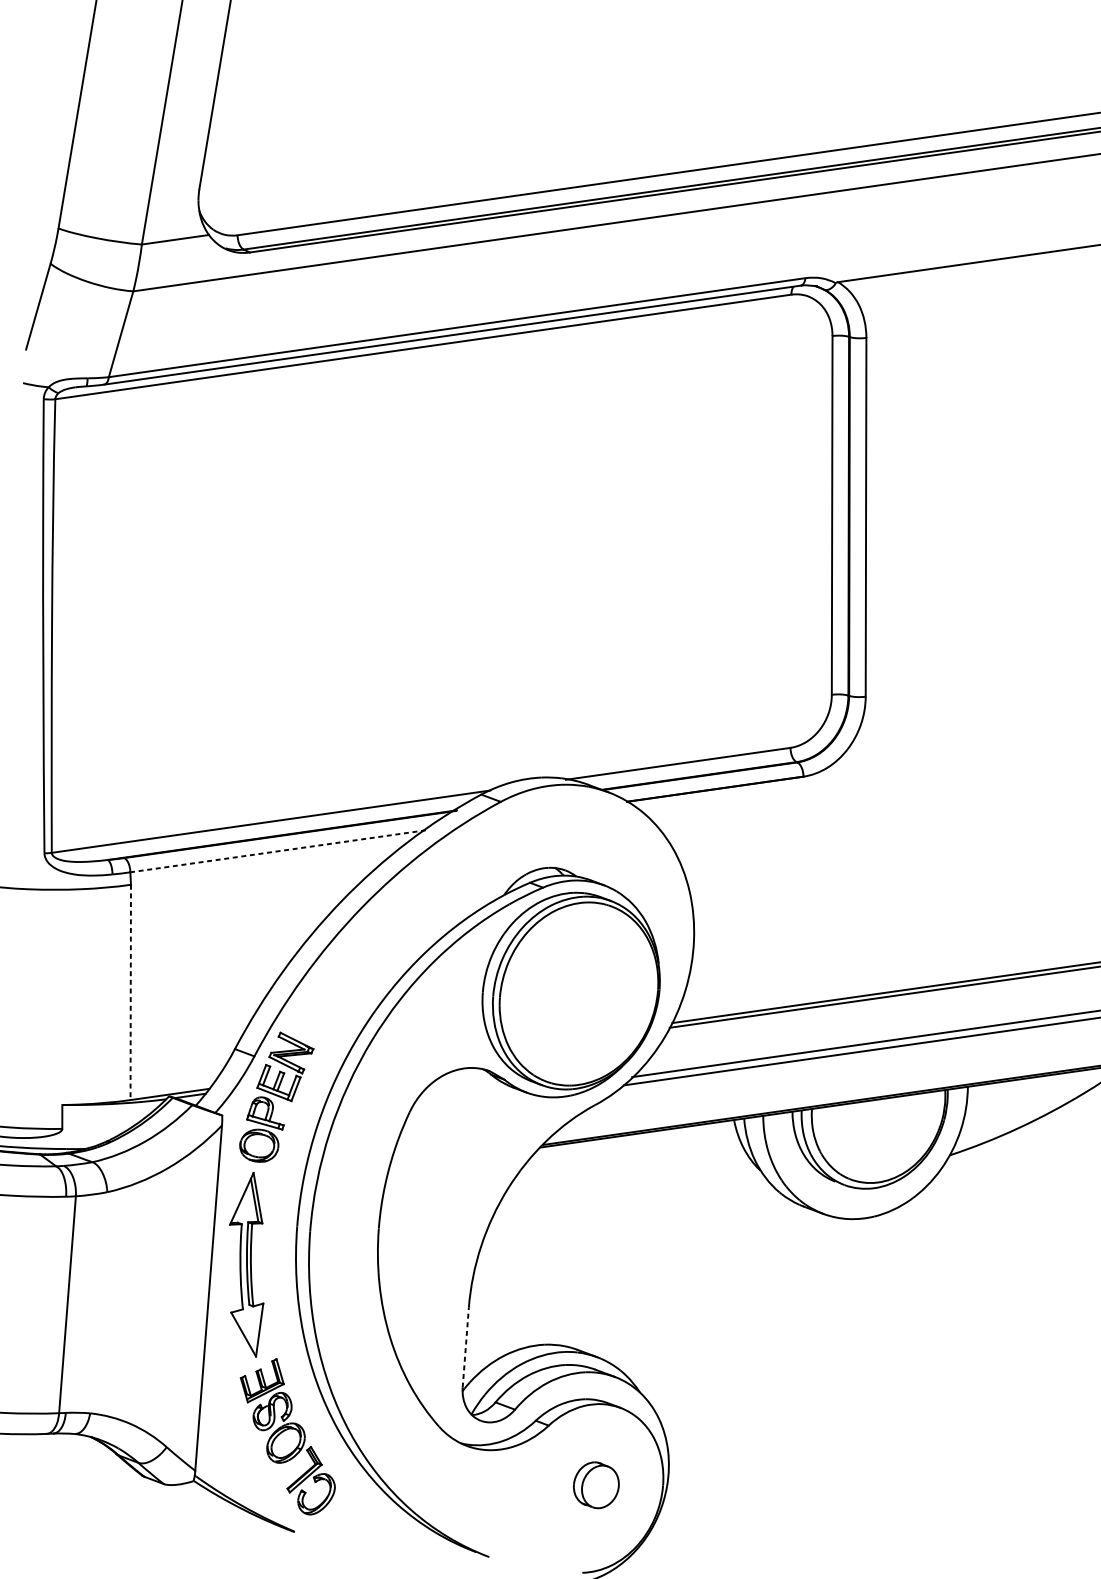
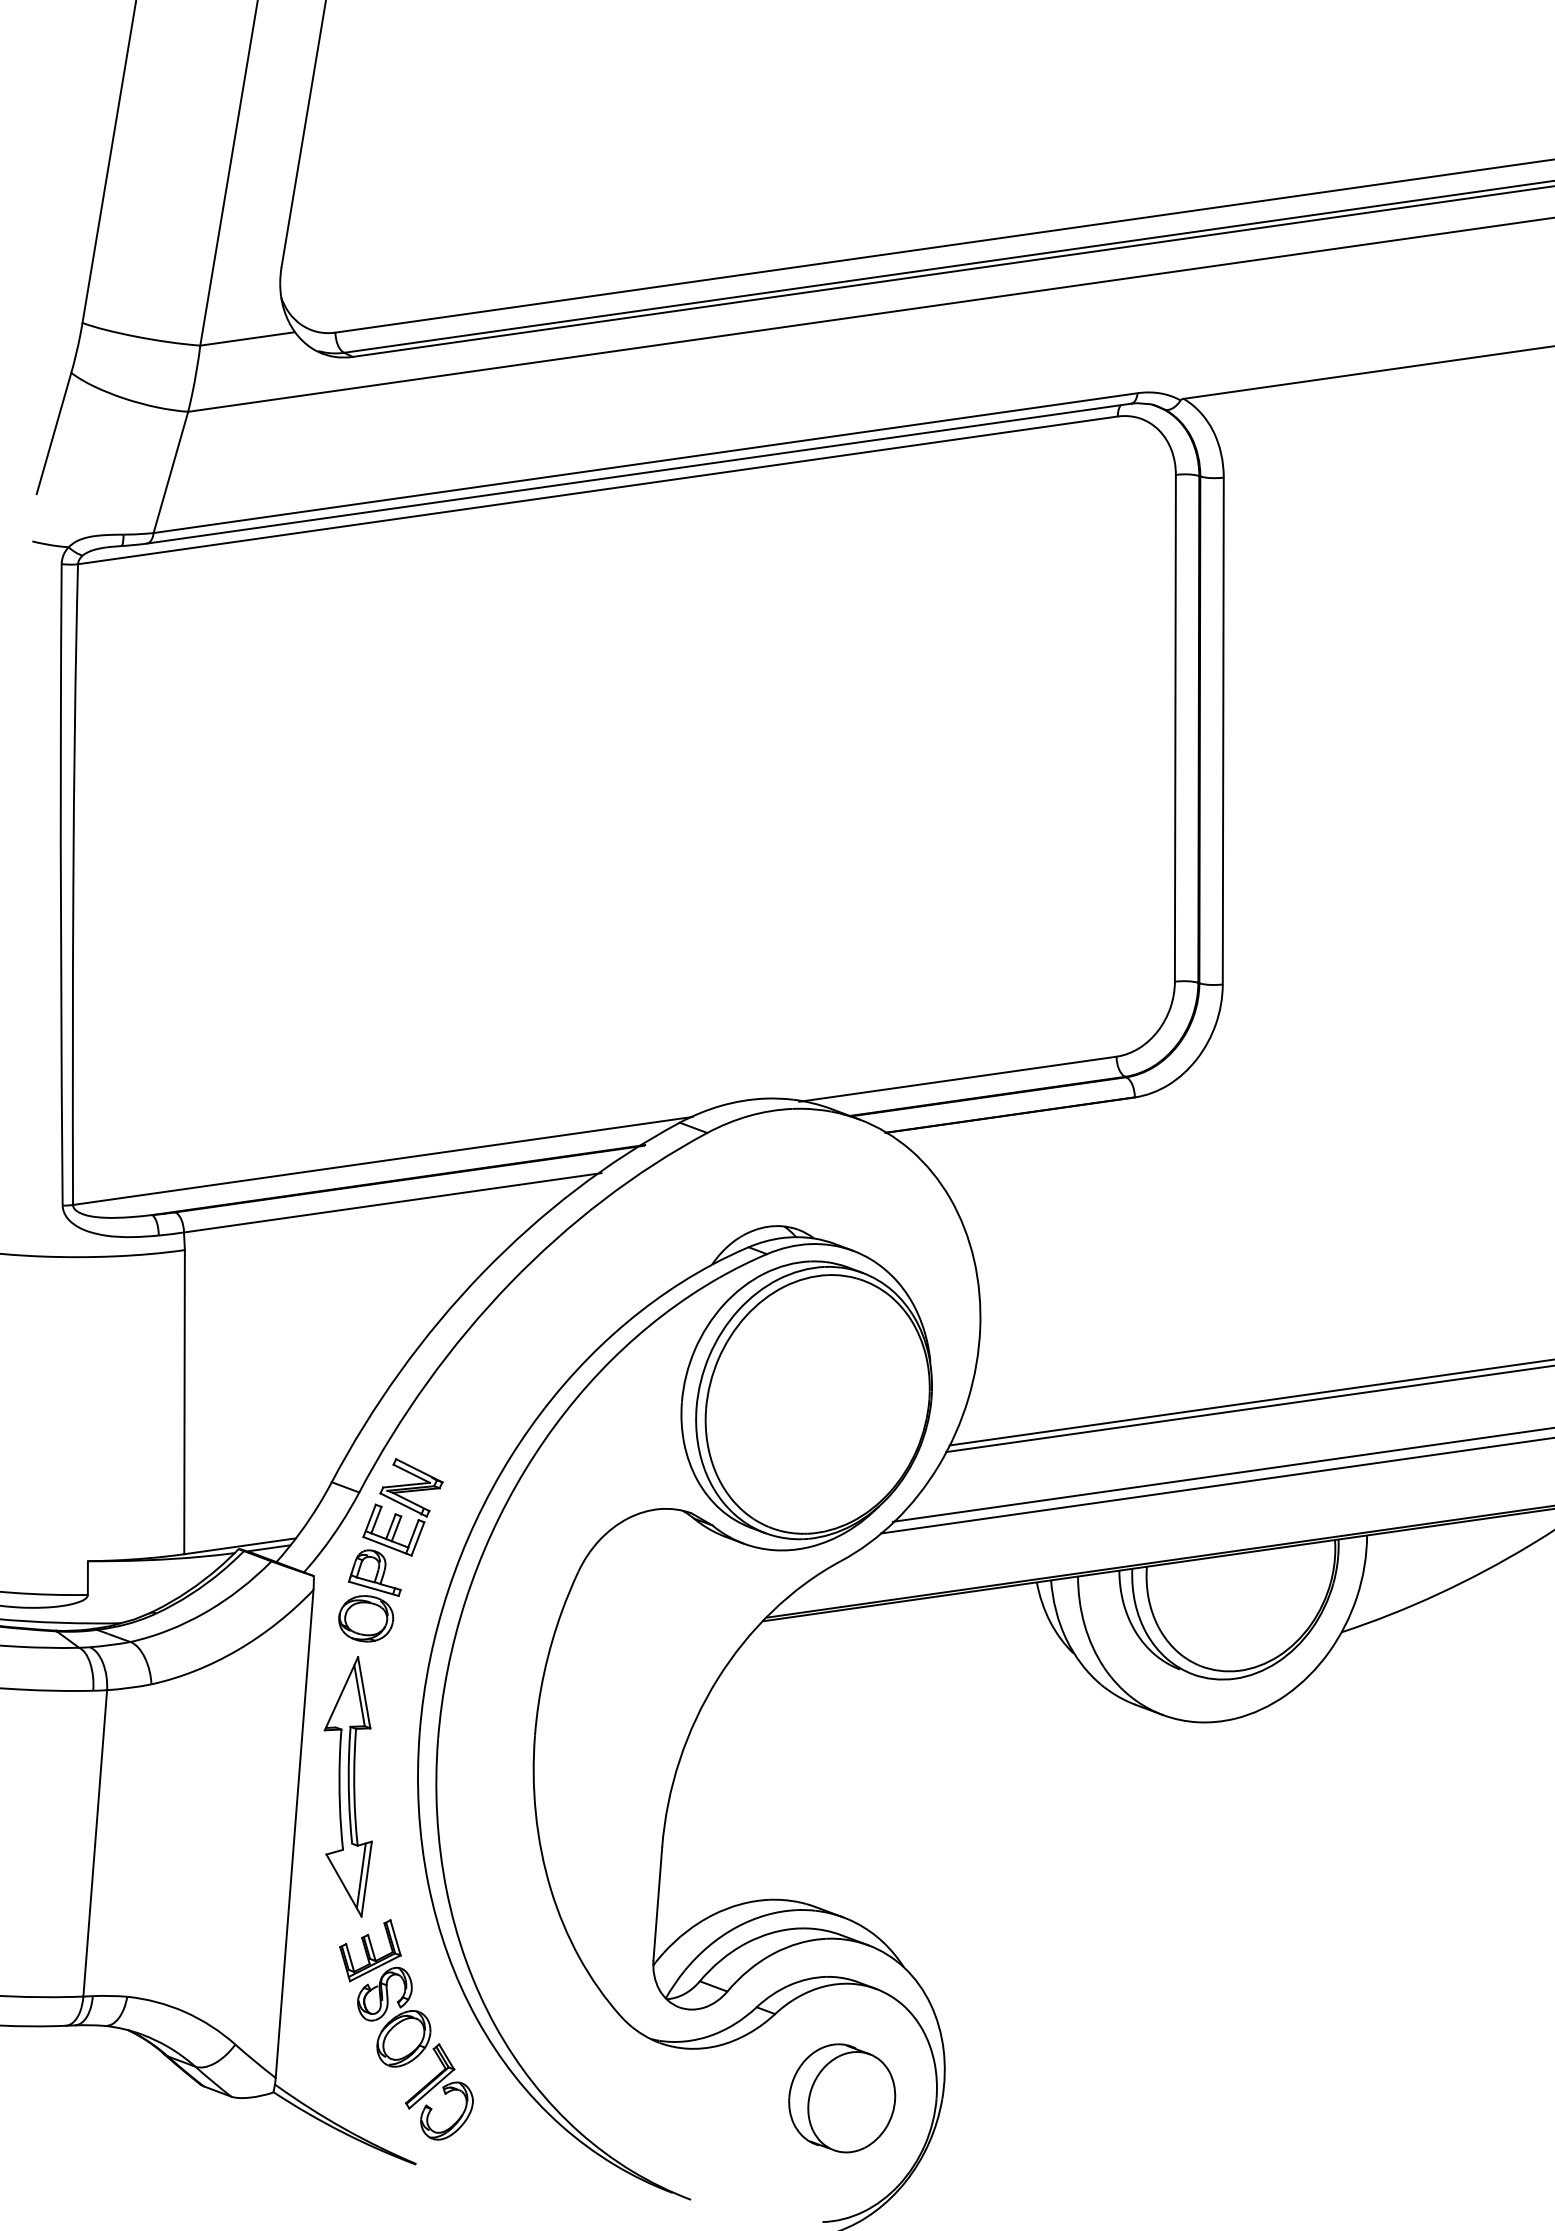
line: (277, 851) -> (392, 1202), dashed -> solid
line: (130, 992) -> (184, 1402), dashed -> solid
line: (255, 1327) -> (360, 1875), added
line: (465, 1347) -> (657, 1903), dashed -> solid
part: (596, 1485) -> (842, 2098), size x1.67

